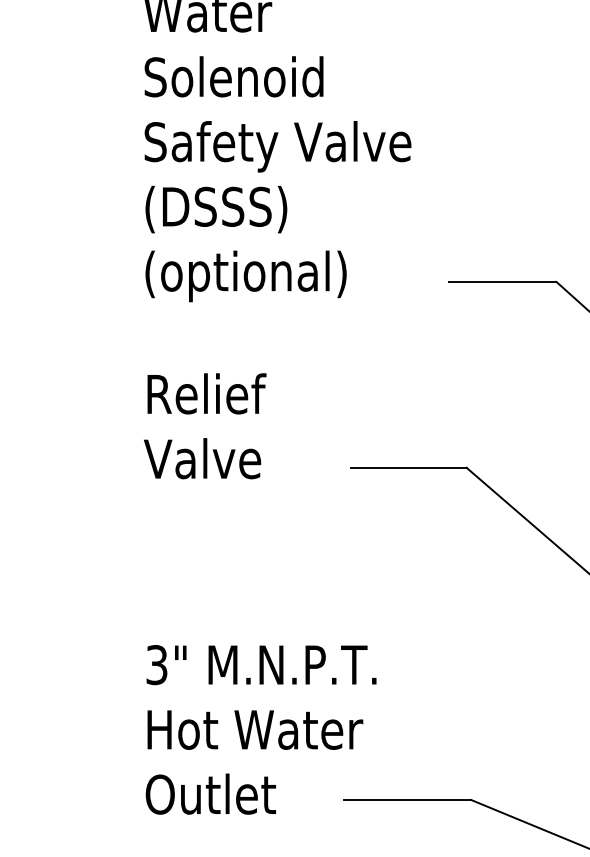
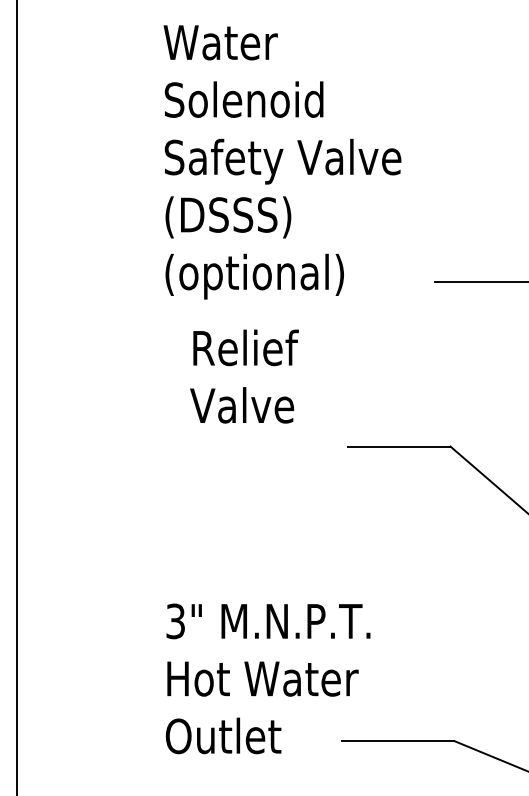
text: (205, 426) -> (244, 376), moved

